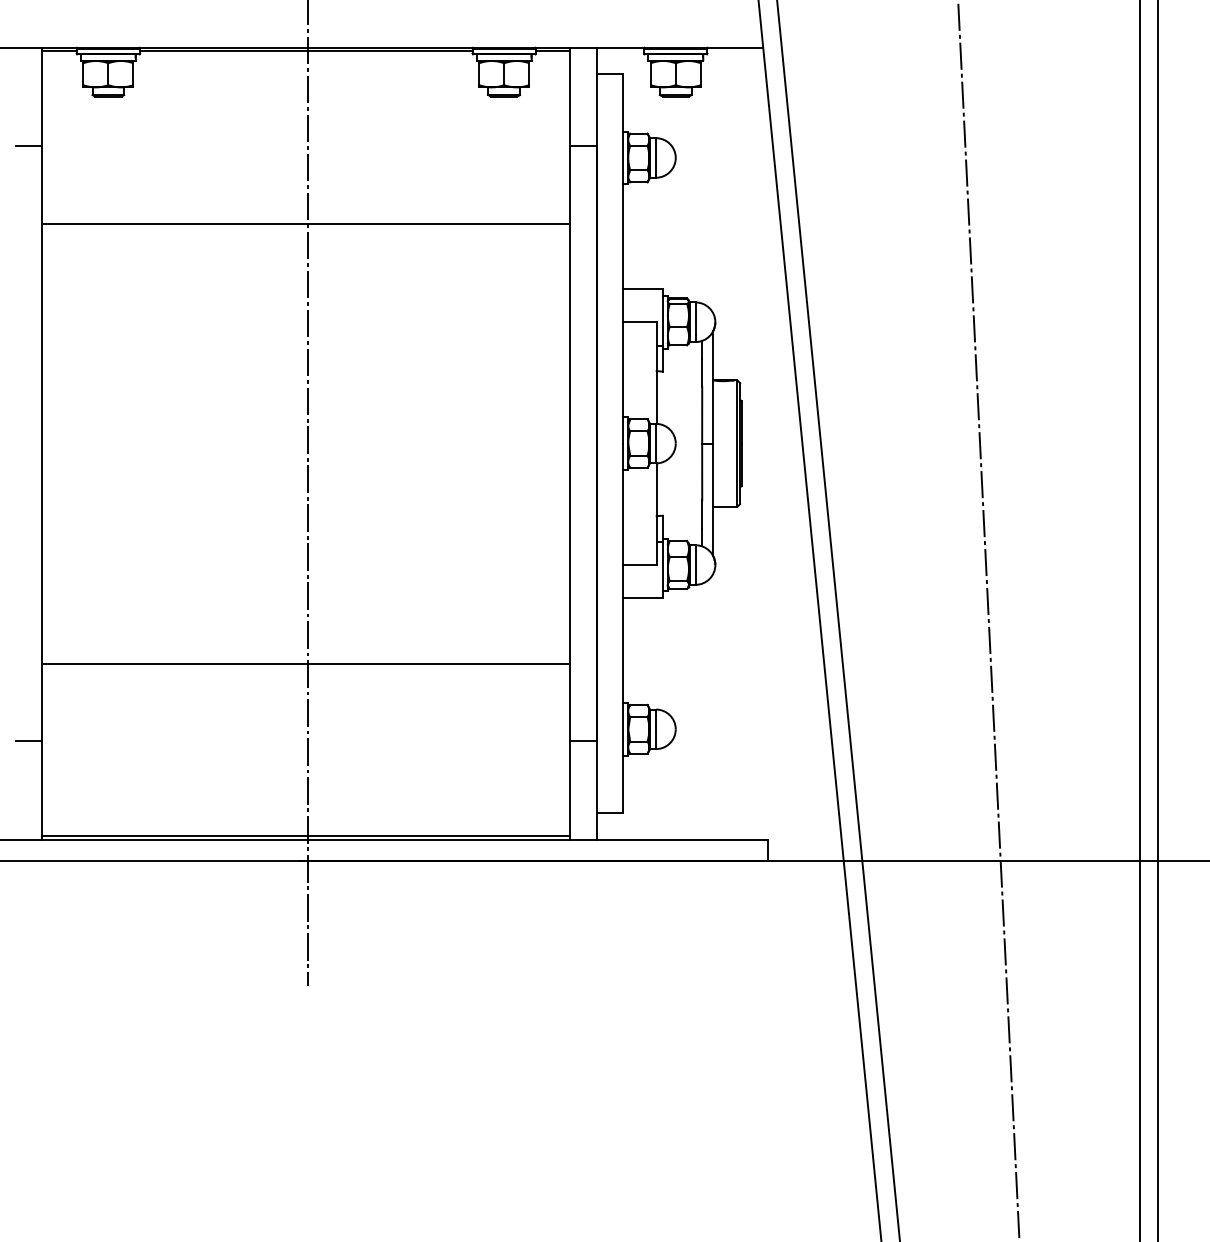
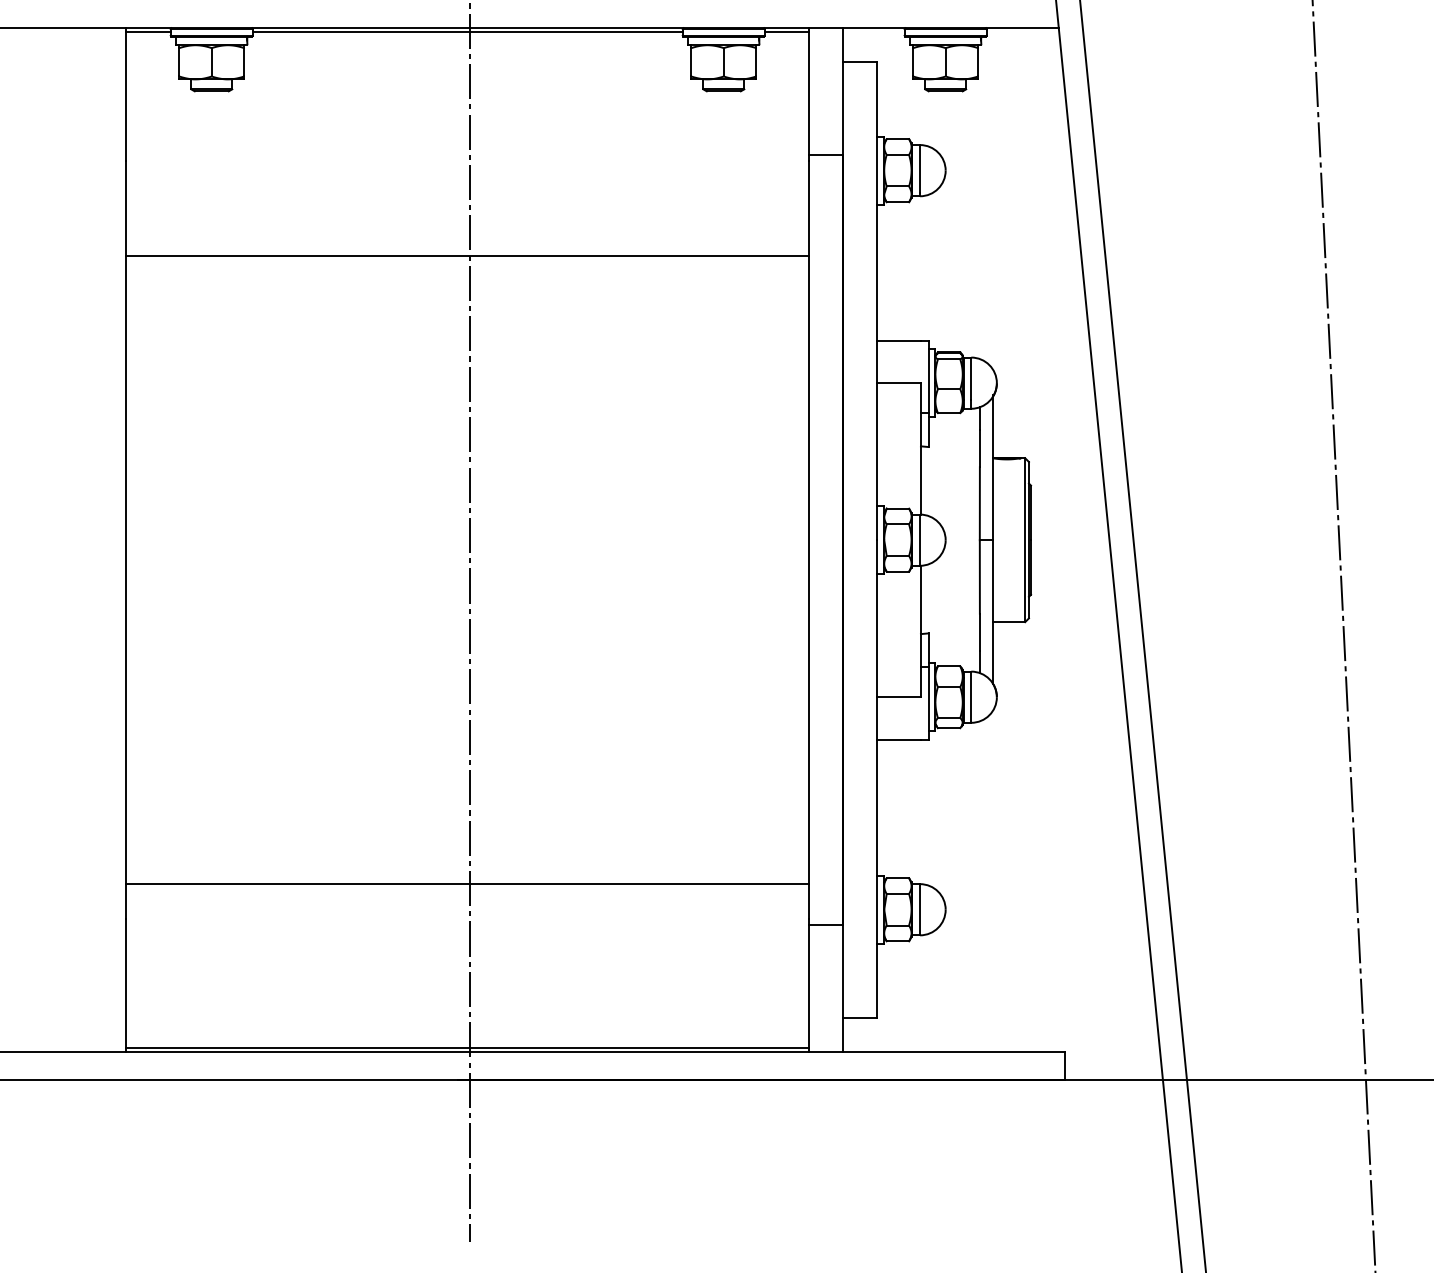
line: (29, 145) -> (109, 154), removed
line: (306, 663) -> (468, 884), moved
line: (29, 741) -> (109, 925), removed

